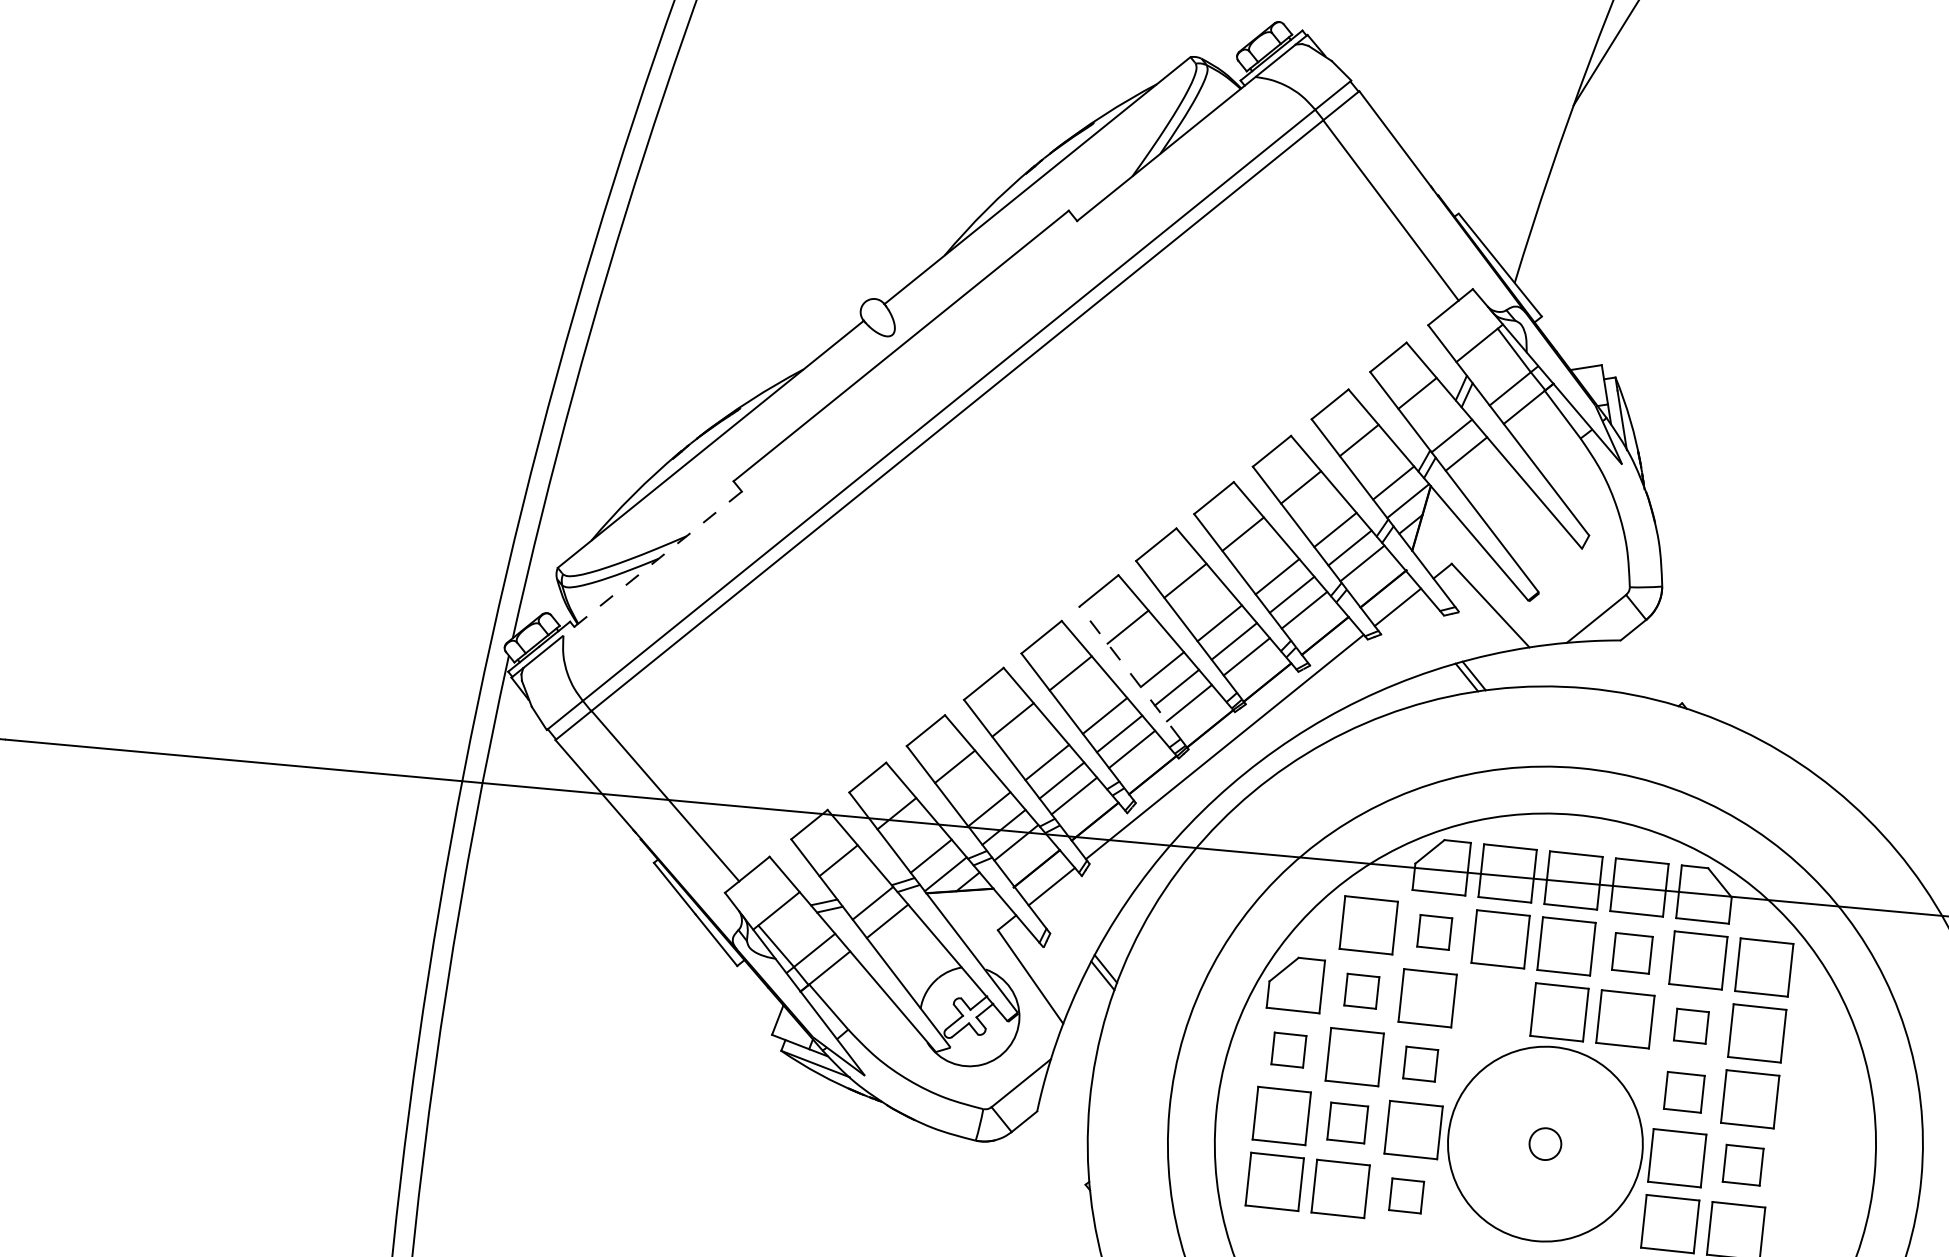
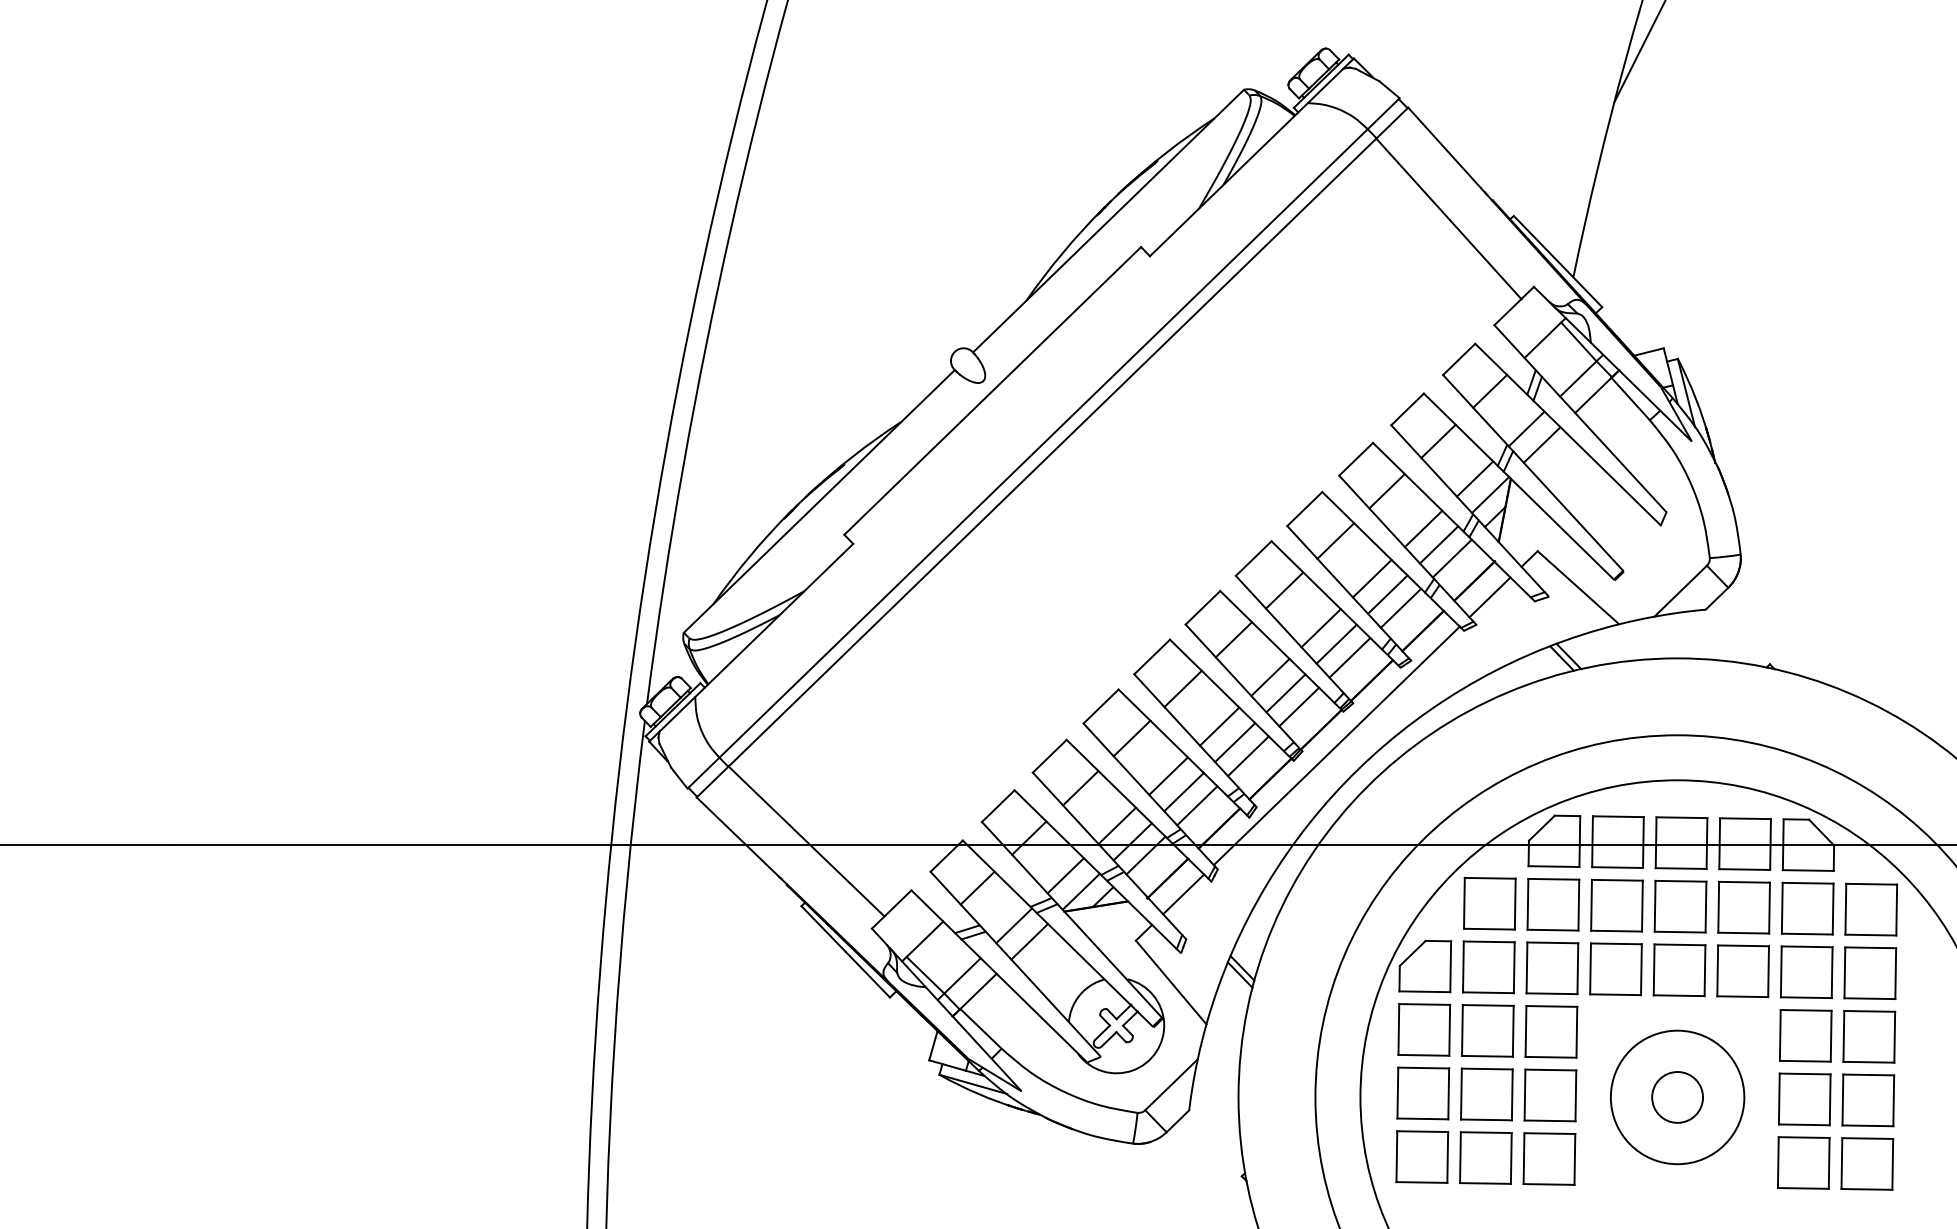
line: (652, 563) -> (774, 620), dashed -> solid
line: (1129, 673) -> (1239, 683), dashed -> solid
part: (1434, 932) -> (1553, 904), size x1.67
part: (1631, 953) -> (1743, 907), size x1.43
part: (1361, 991) -> (1488, 967), size x1.67
part: (1493, 1005) -> (1615, 969), added
part: (1691, 1025) -> (1806, 971), size x1.67
part: (1289, 1049) -> (1424, 1029), size x1.67
part: (1420, 1063) -> (1551, 1031), size x1.67
part: (1684, 1091) -> (1805, 1035), size x1.43
part: (1347, 1123) -> (1486, 1094), size x1.43
circle: (1545, 1144) -> (1677, 1097), size x0.71
circle: (1545, 1144) -> (1677, 1097), size x1.67
part: (1743, 1165) -> (1868, 1100), size x1.43
part: (1406, 1195) -> (1549, 1158), size x1.67

